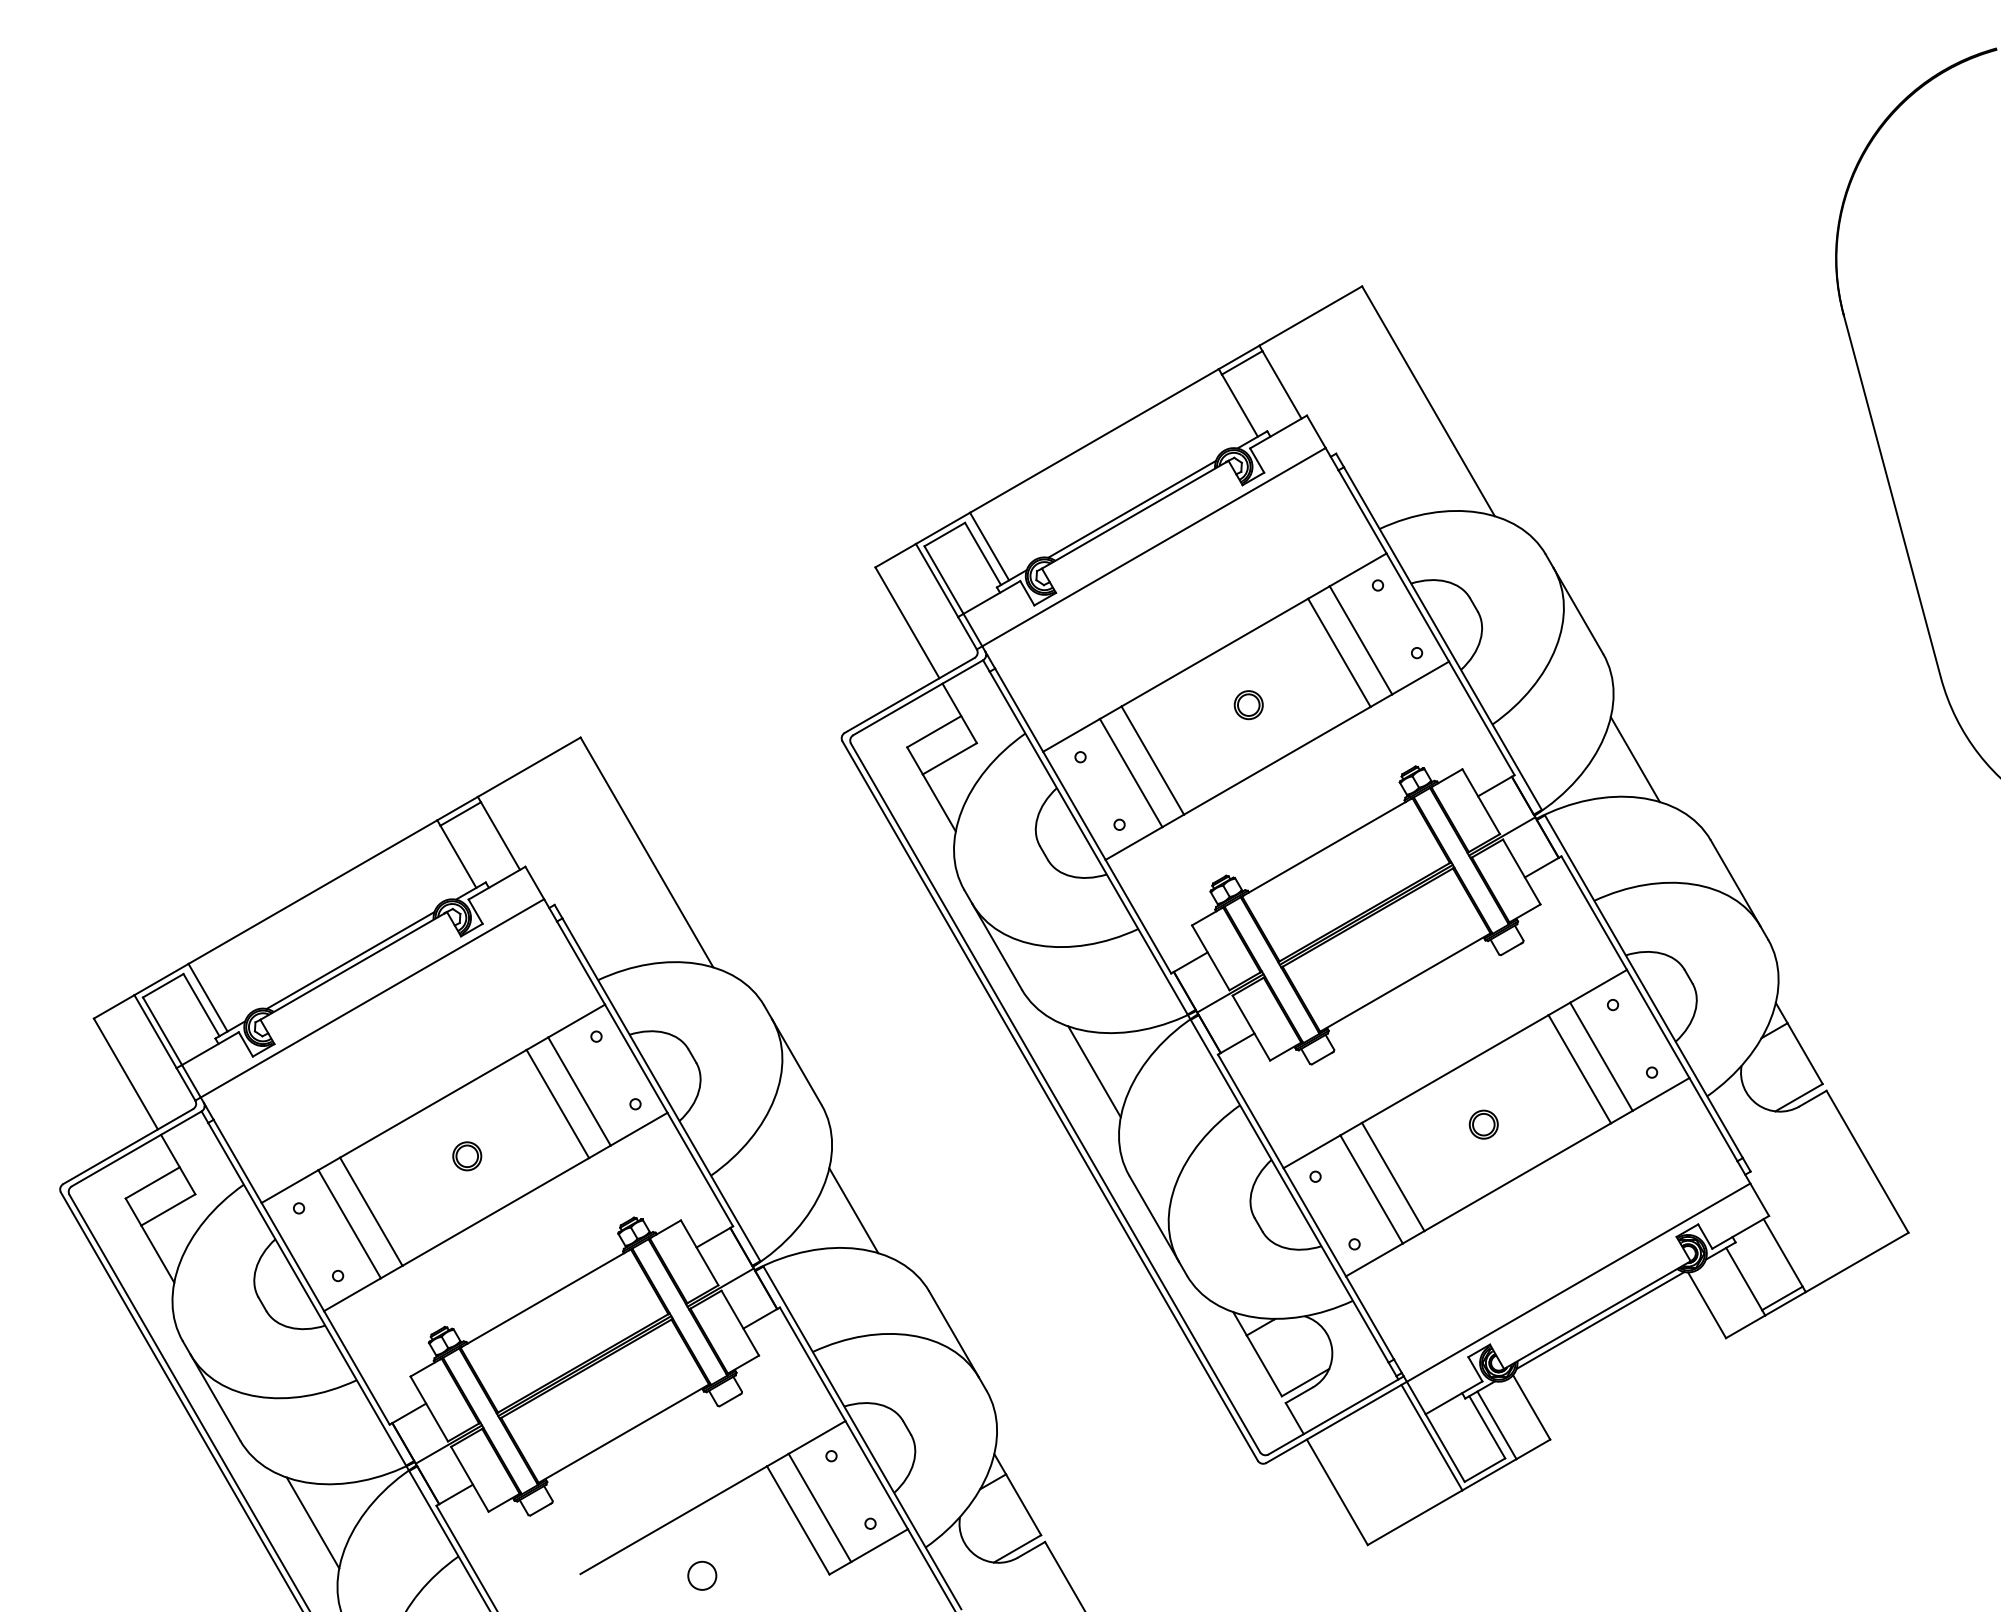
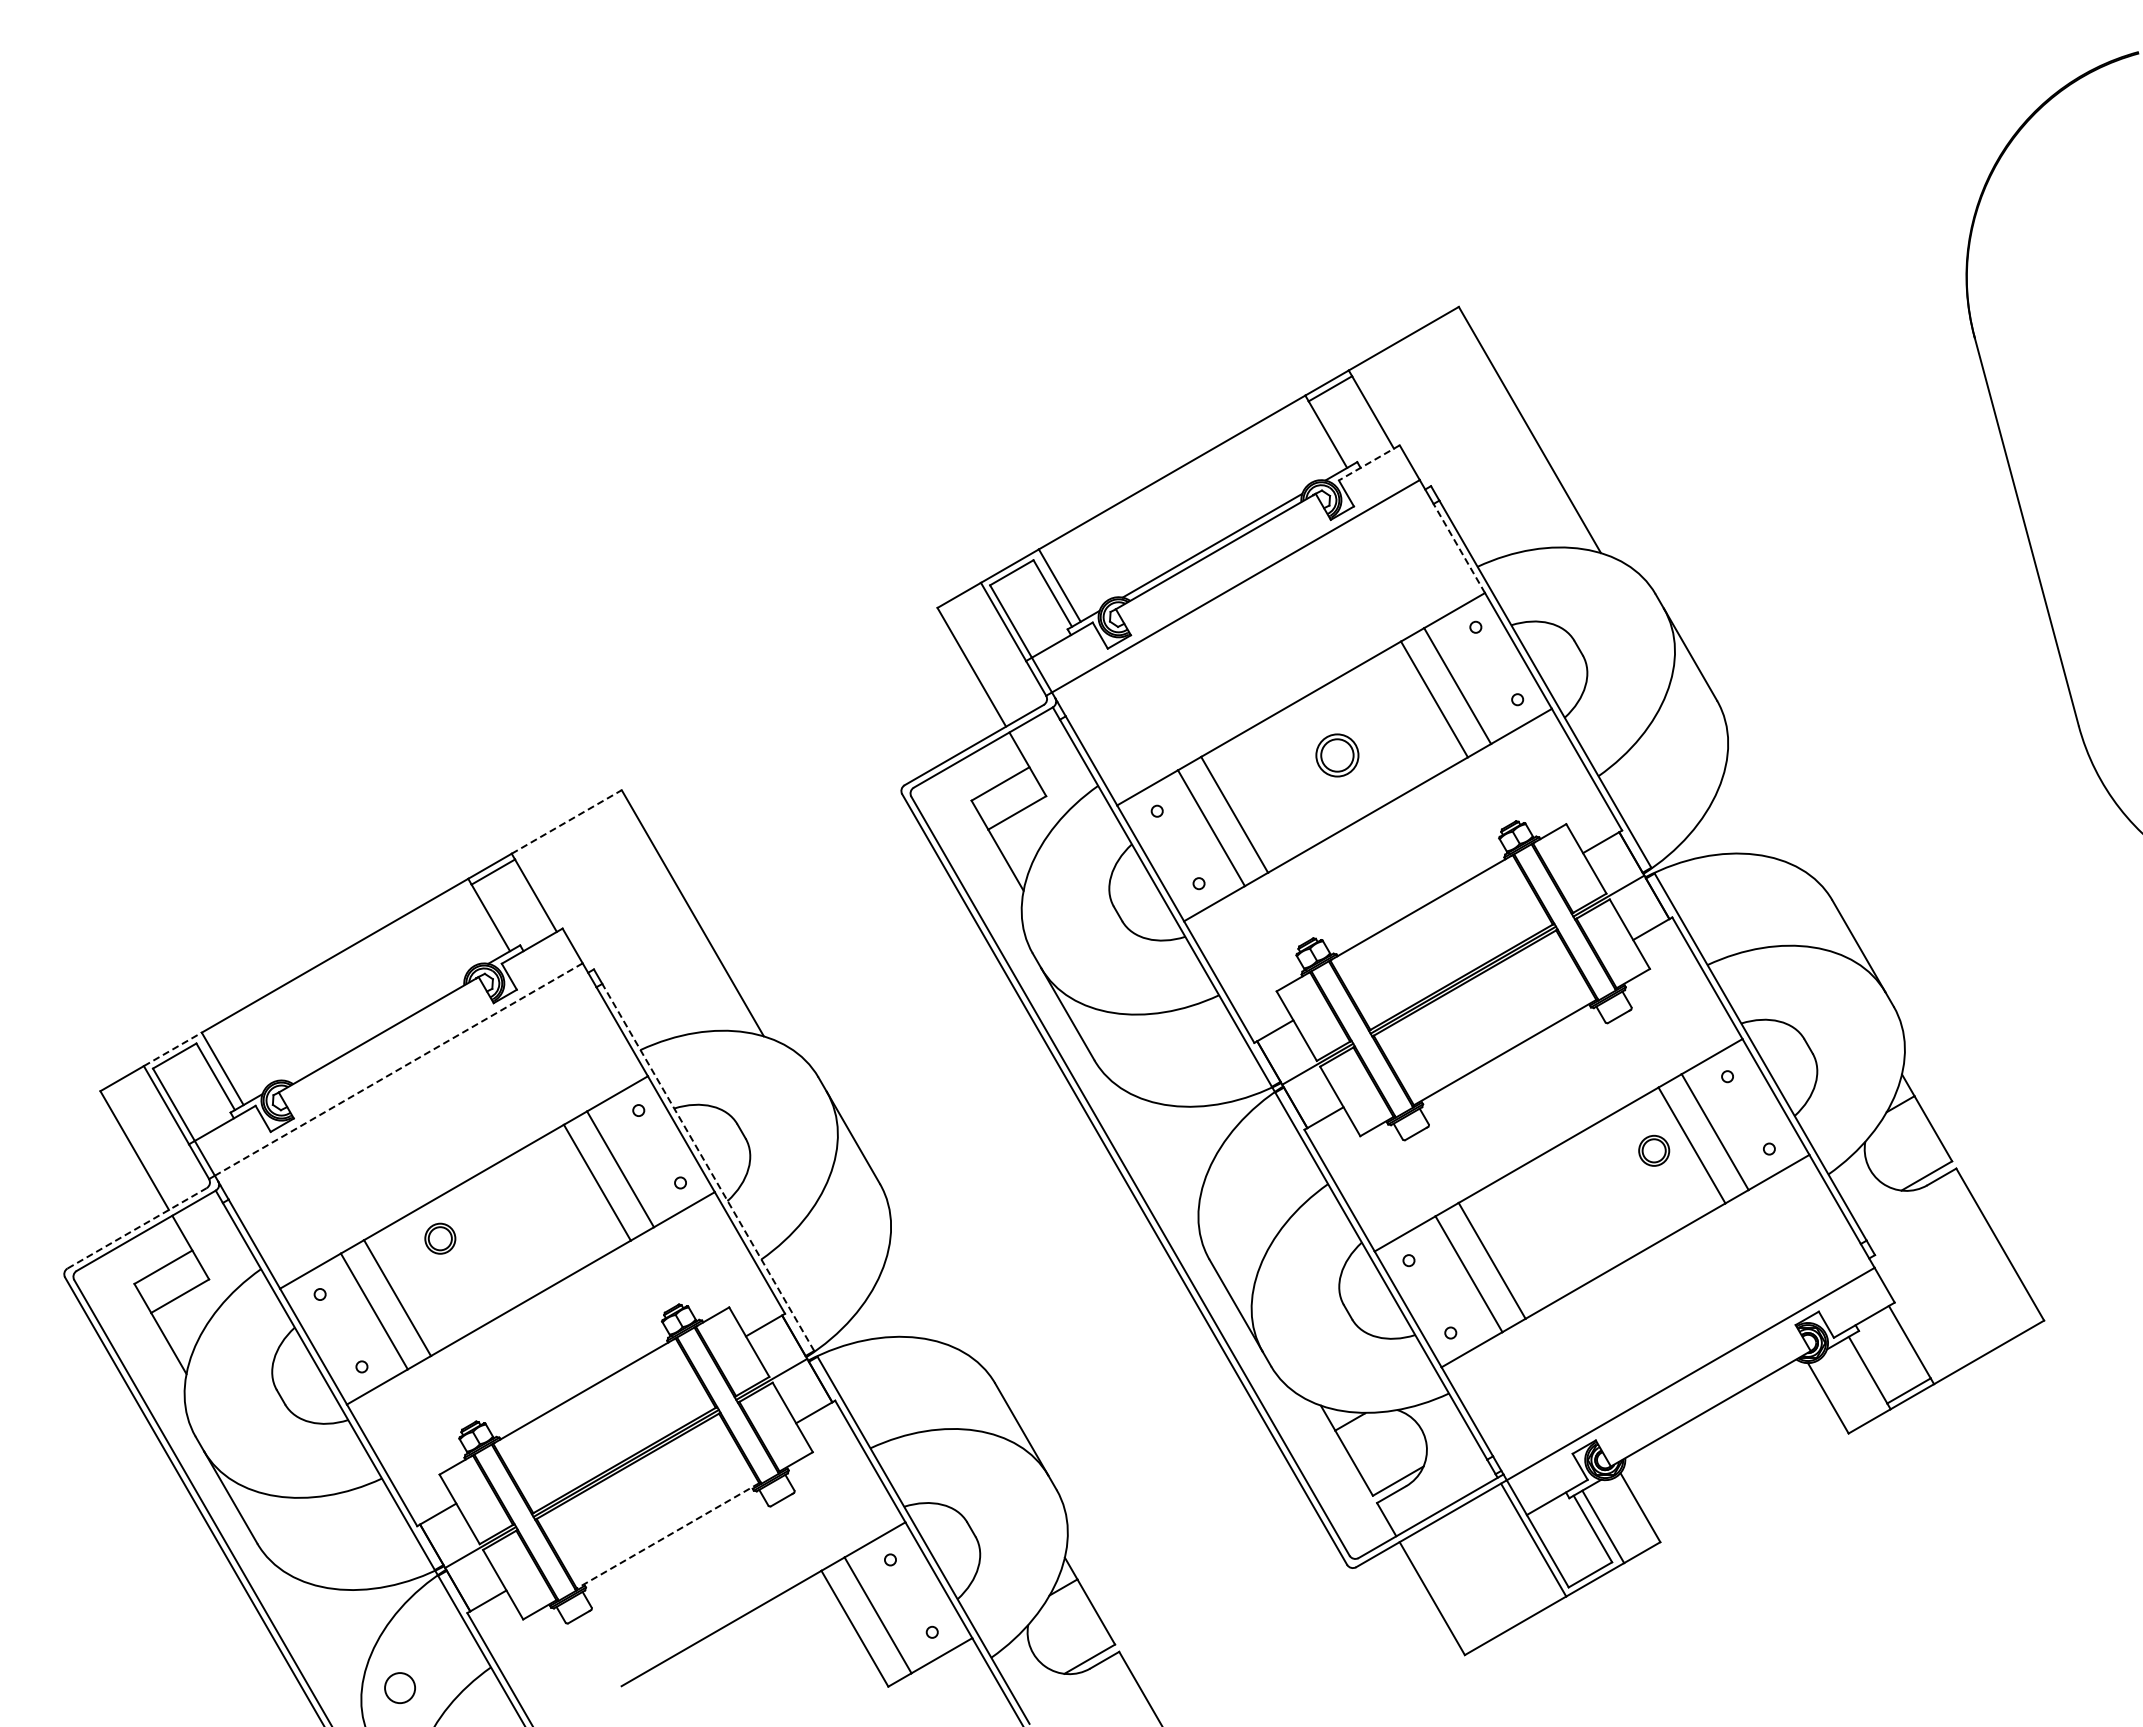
line: (1277, 432) -> (1368, 463), solid -> dashed
line: (1362, 511) -> (1459, 548), solid -> dashed
part: (1248, 705) -> (1337, 755), size x1.4
line: (1635, 759) -> (1751, 813), removed
line: (529, 766) -> (566, 821), solid -> dashed
line: (350, 960) -> (375, 1028), removed
line: (162, 979) -> (173, 1049), solid -> dashed
line: (372, 998) -> (398, 1069), solid -> dashed
line: (1094, 1071) -> (1172, 1147), removed
line: (661, 1089) -> (708, 1167), solid -> dashed
part: (1484, 1124) -> (1654, 1150), moved
line: (128, 1146) -> (137, 1228), solid -> dashed
part: (467, 1156) -> (440, 1238), moved
line: (853, 1210) -> (914, 1296), removed
line: (1600, 1320) -> (1714, 1414), removed
line: (623, 1434) -> (667, 1536), solid -> dashed
line: (313, 1523) -> (335, 1631), removed
circle: (701, 1575) -> (399, 1687), moved

